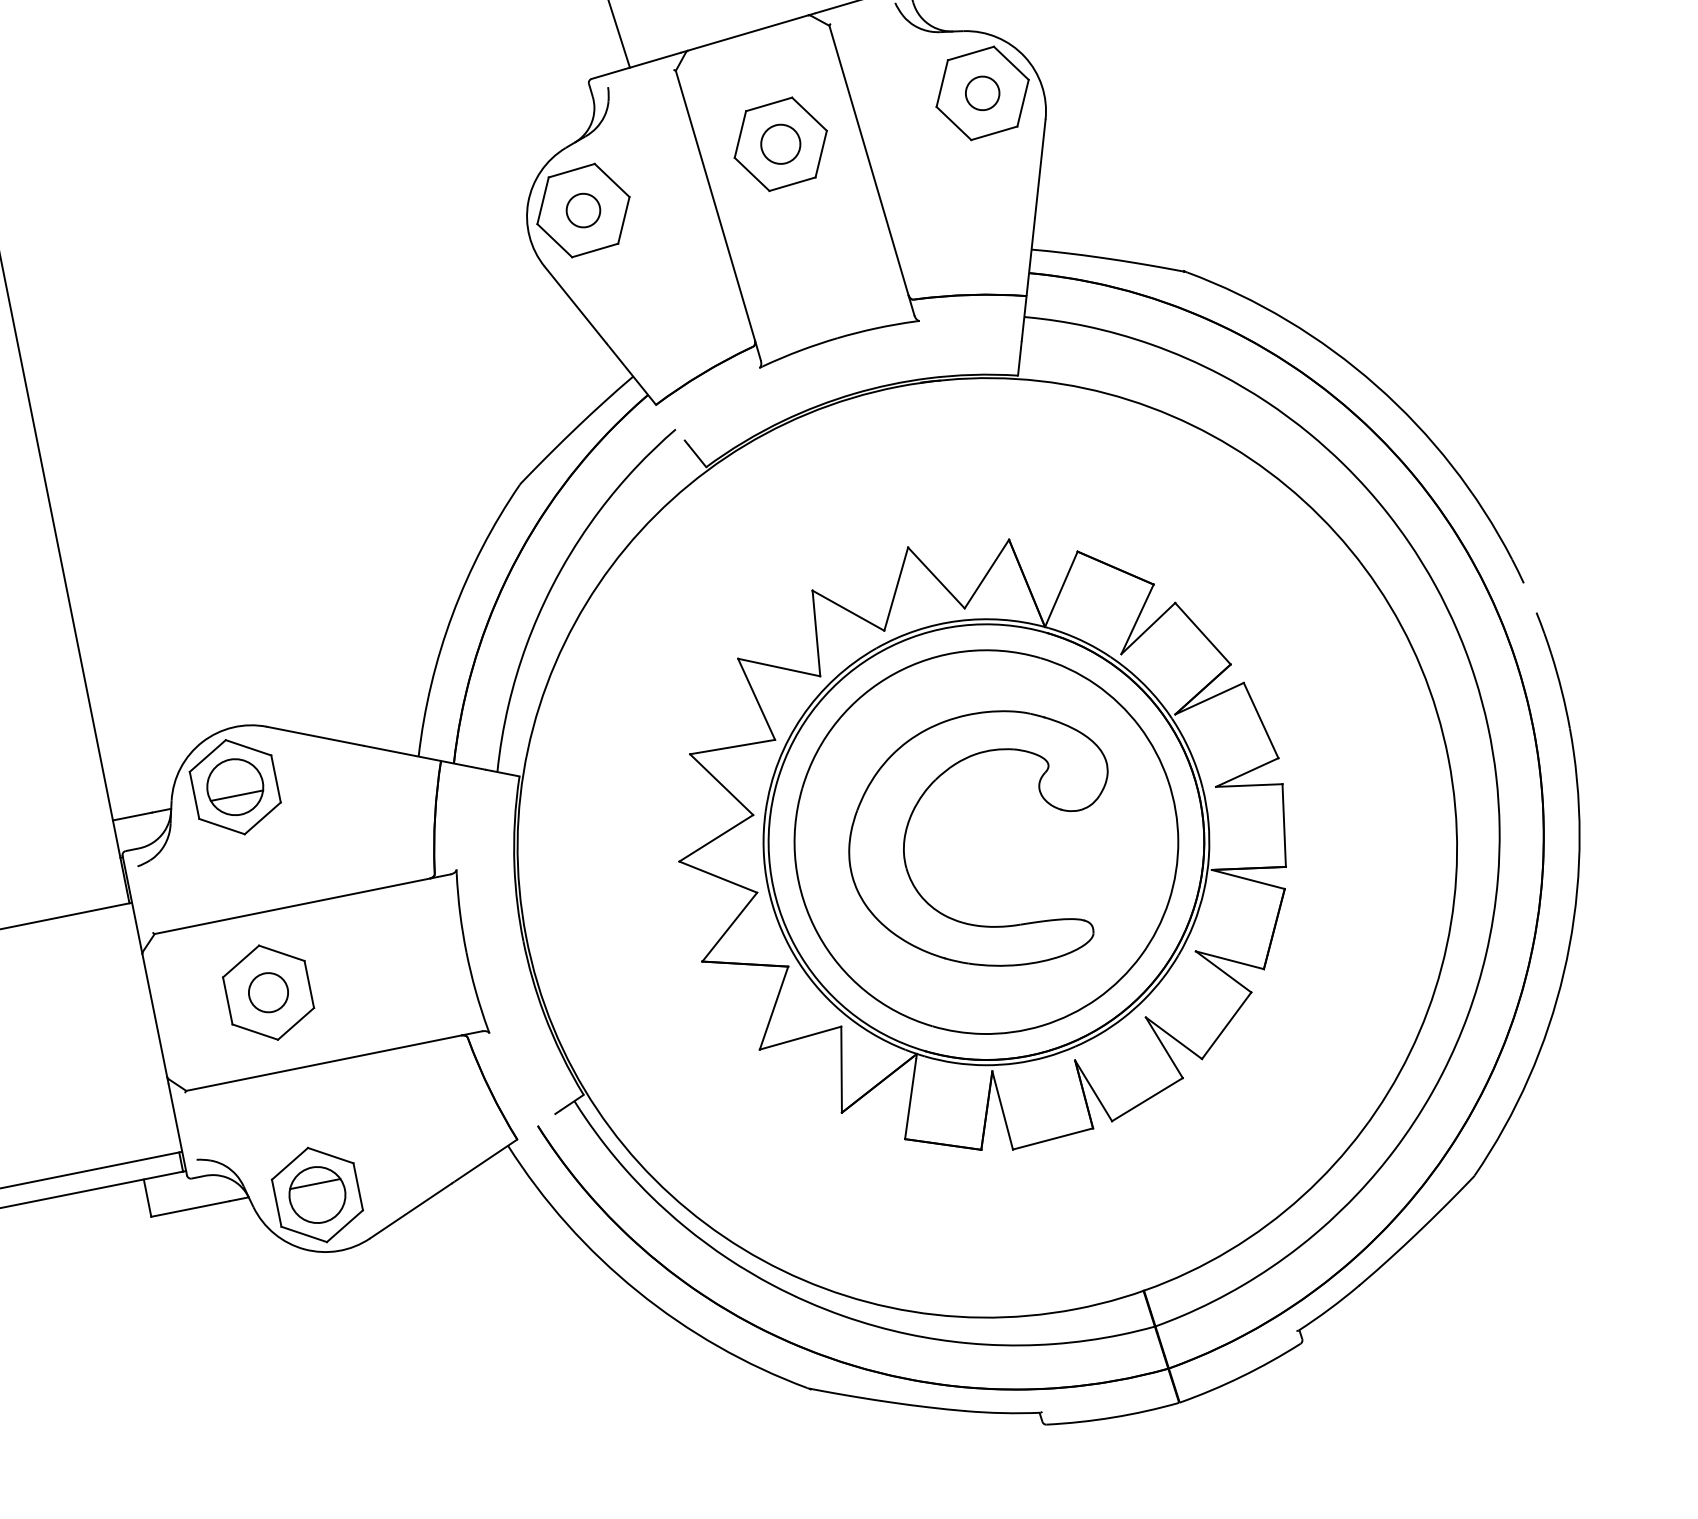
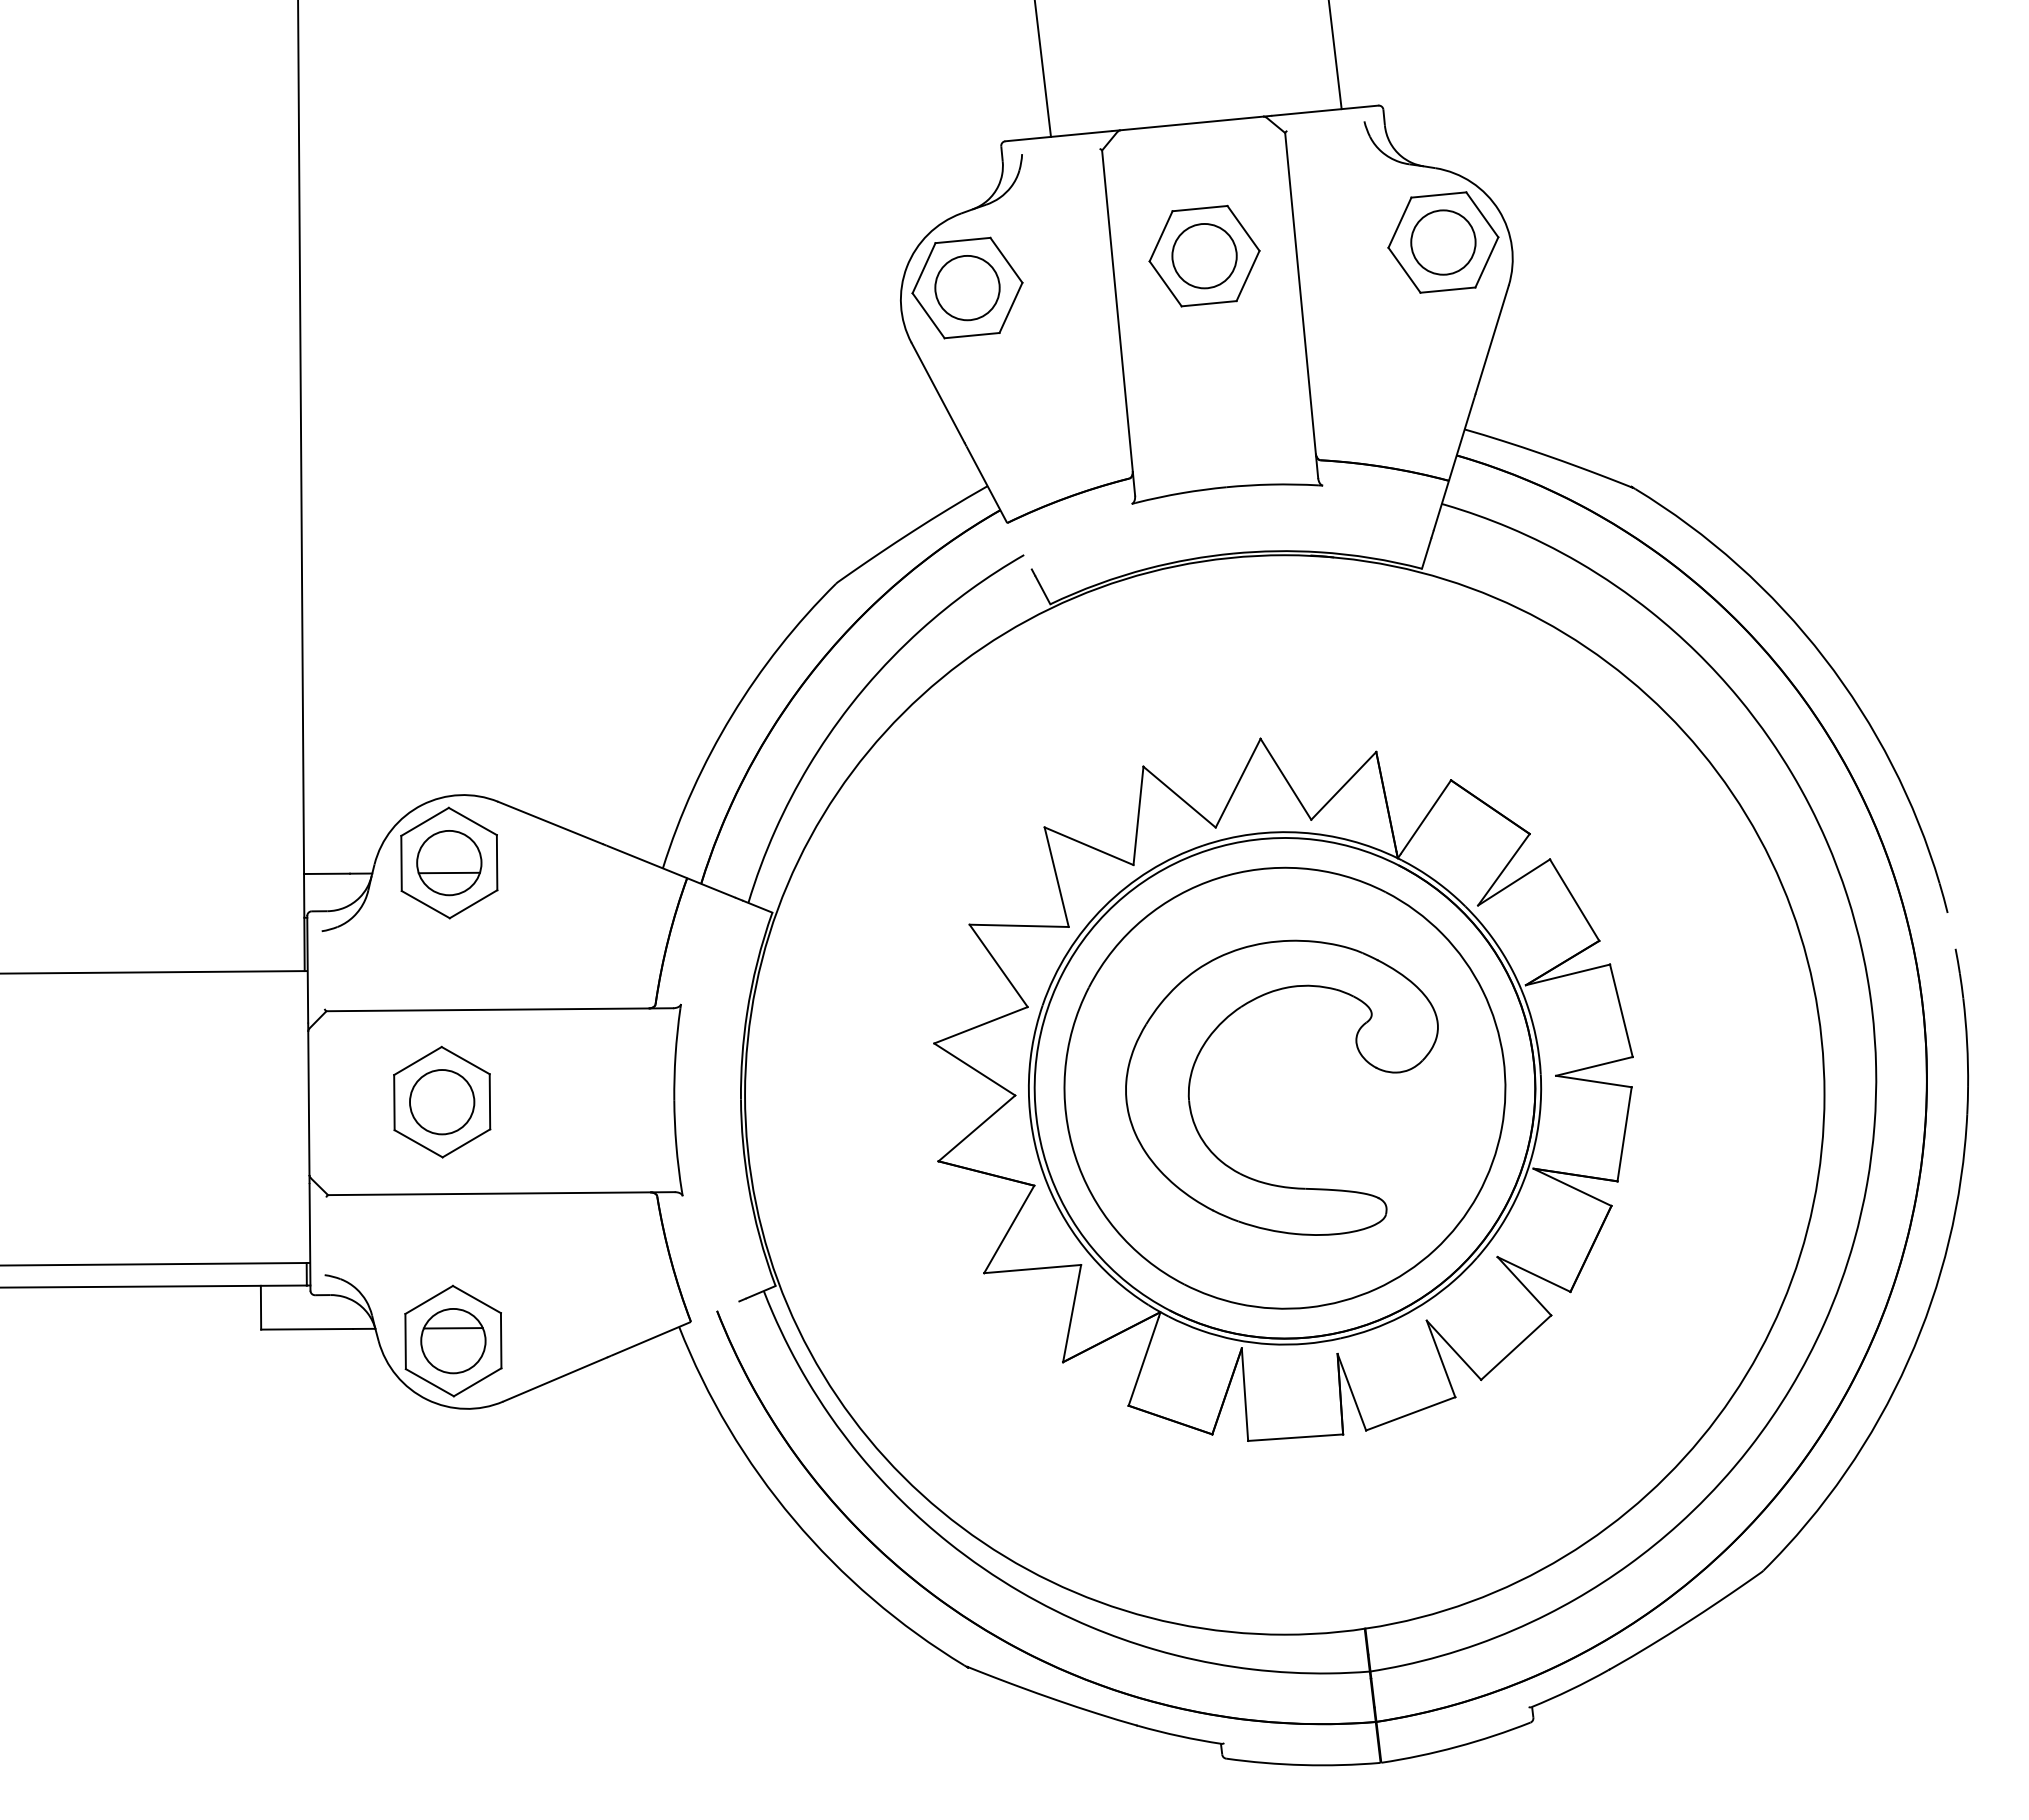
circle: (982, 93) -> (1443, 242), size x1.67
circle: (780, 143) -> (1204, 255), size x1.43
circle: (583, 210) -> (967, 287), size x1.67
circle: (268, 992) -> (442, 1102), size x1.43

